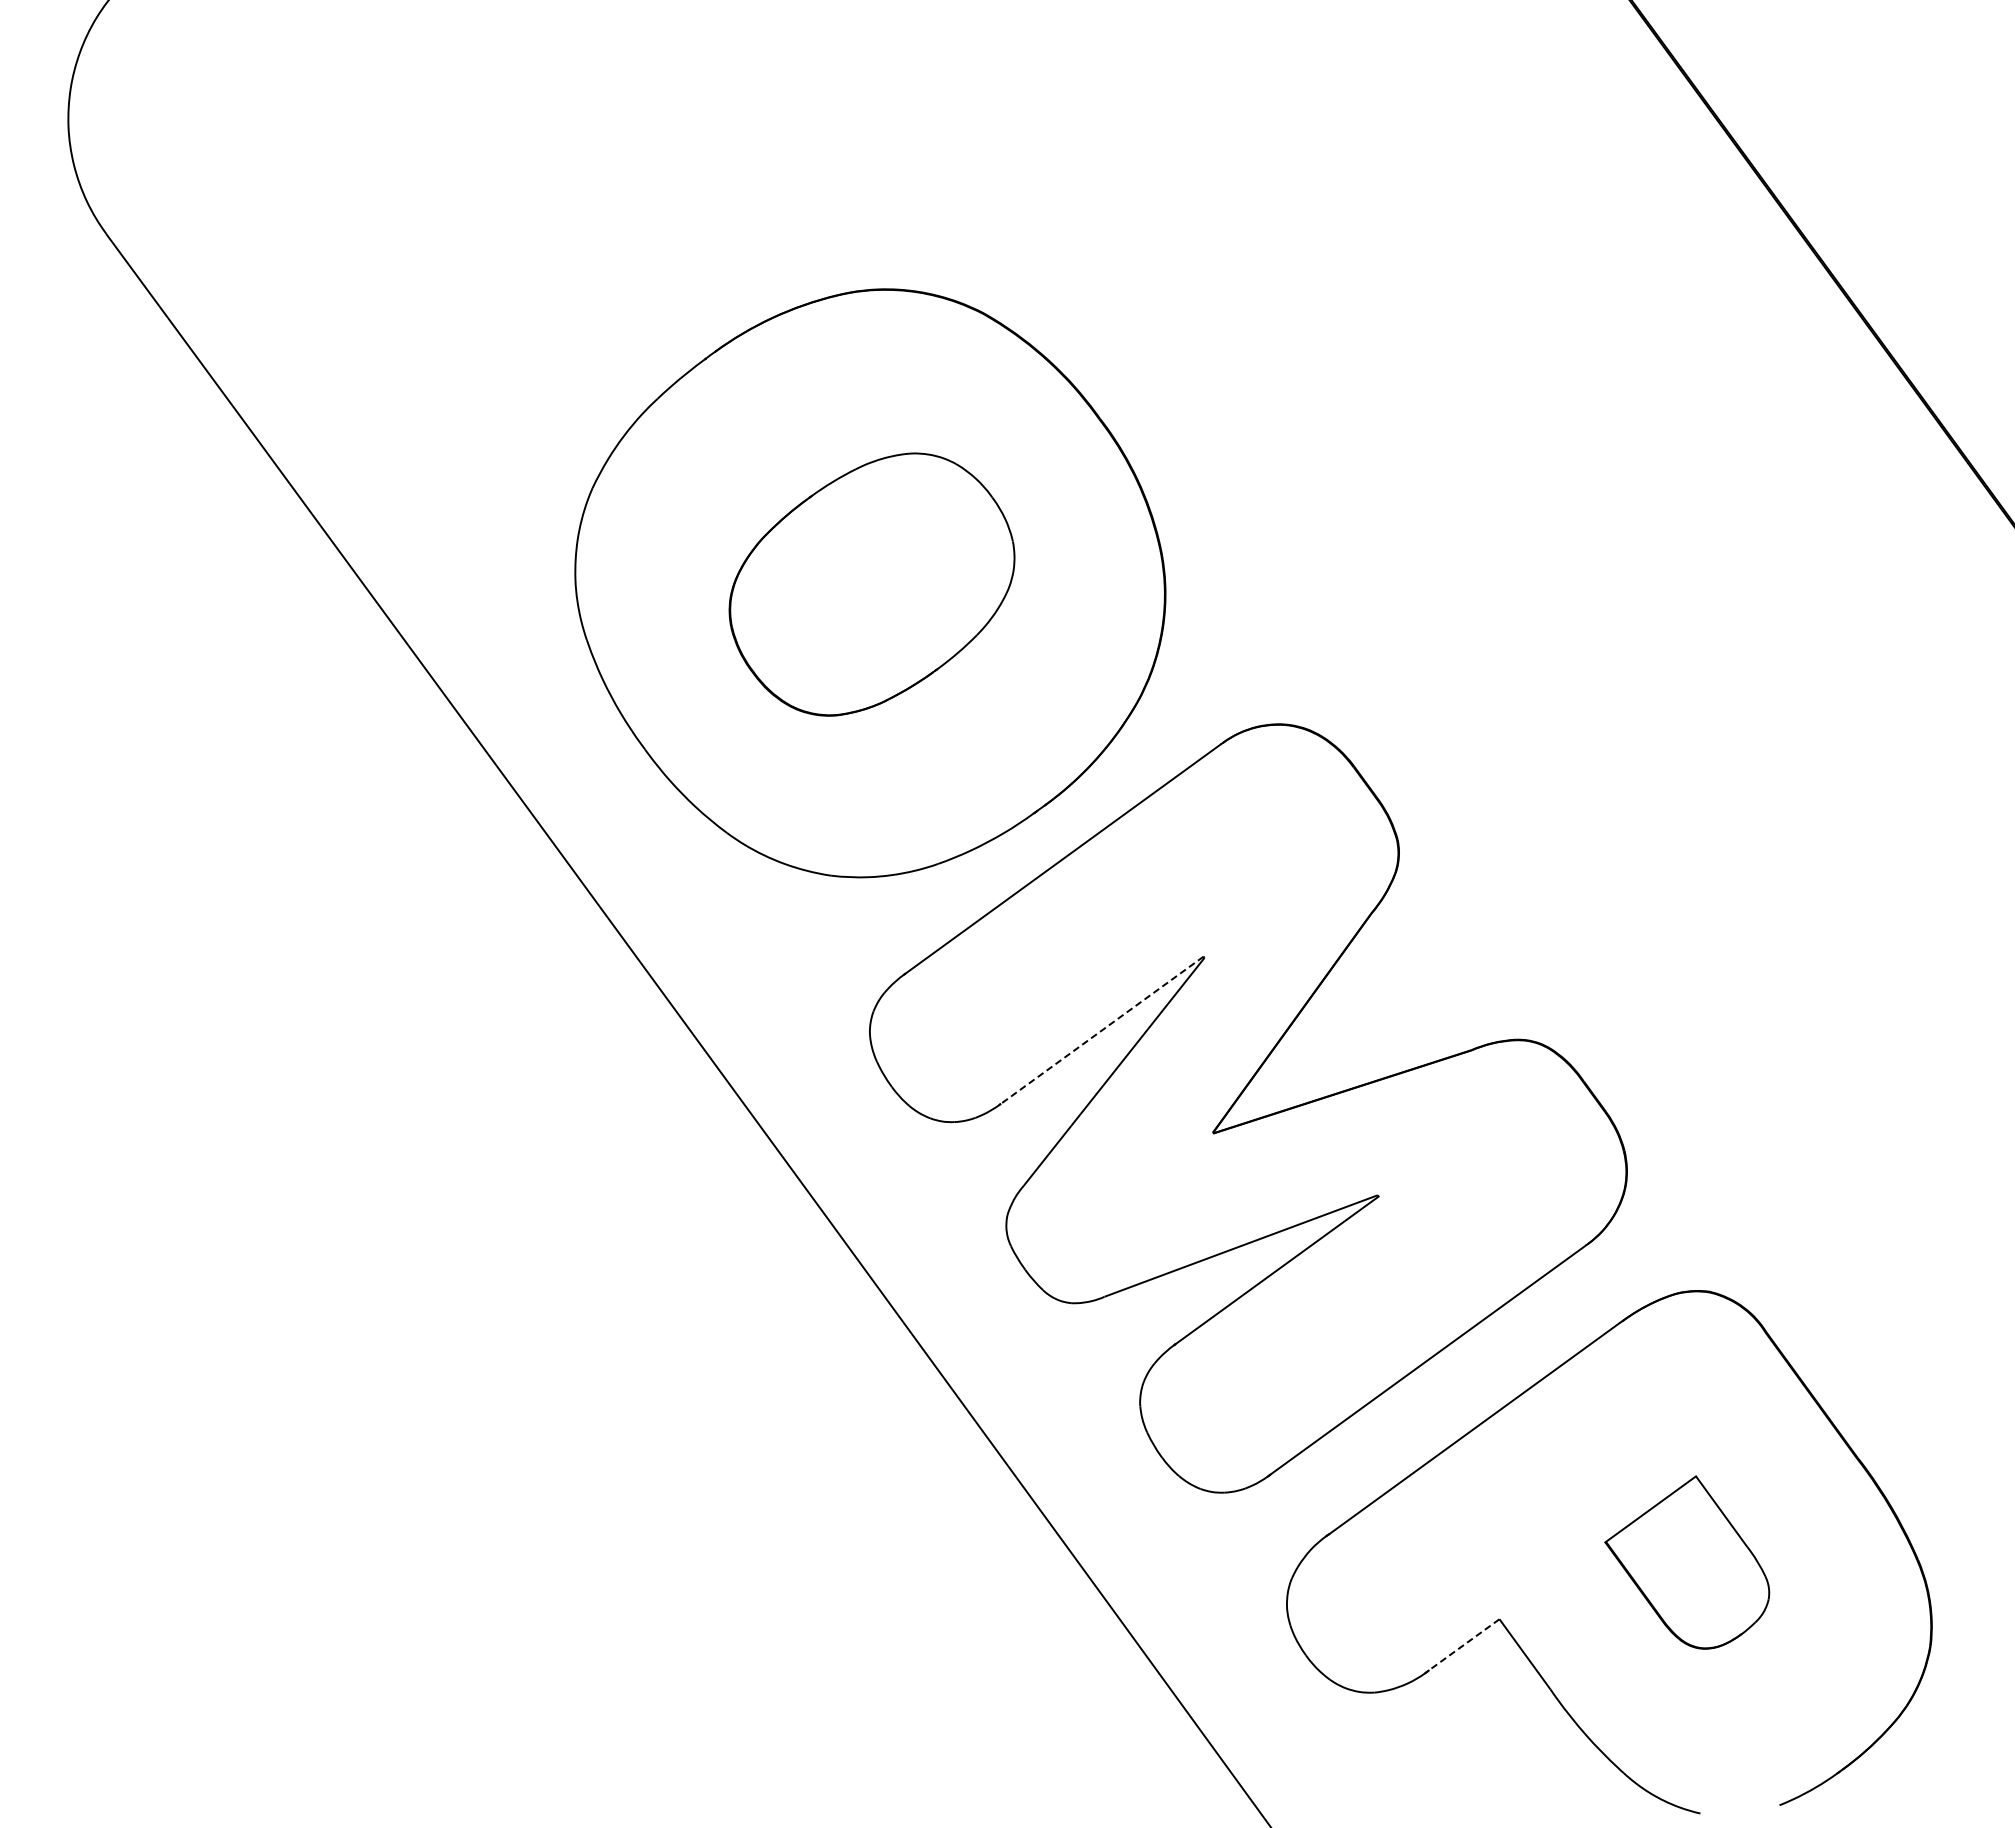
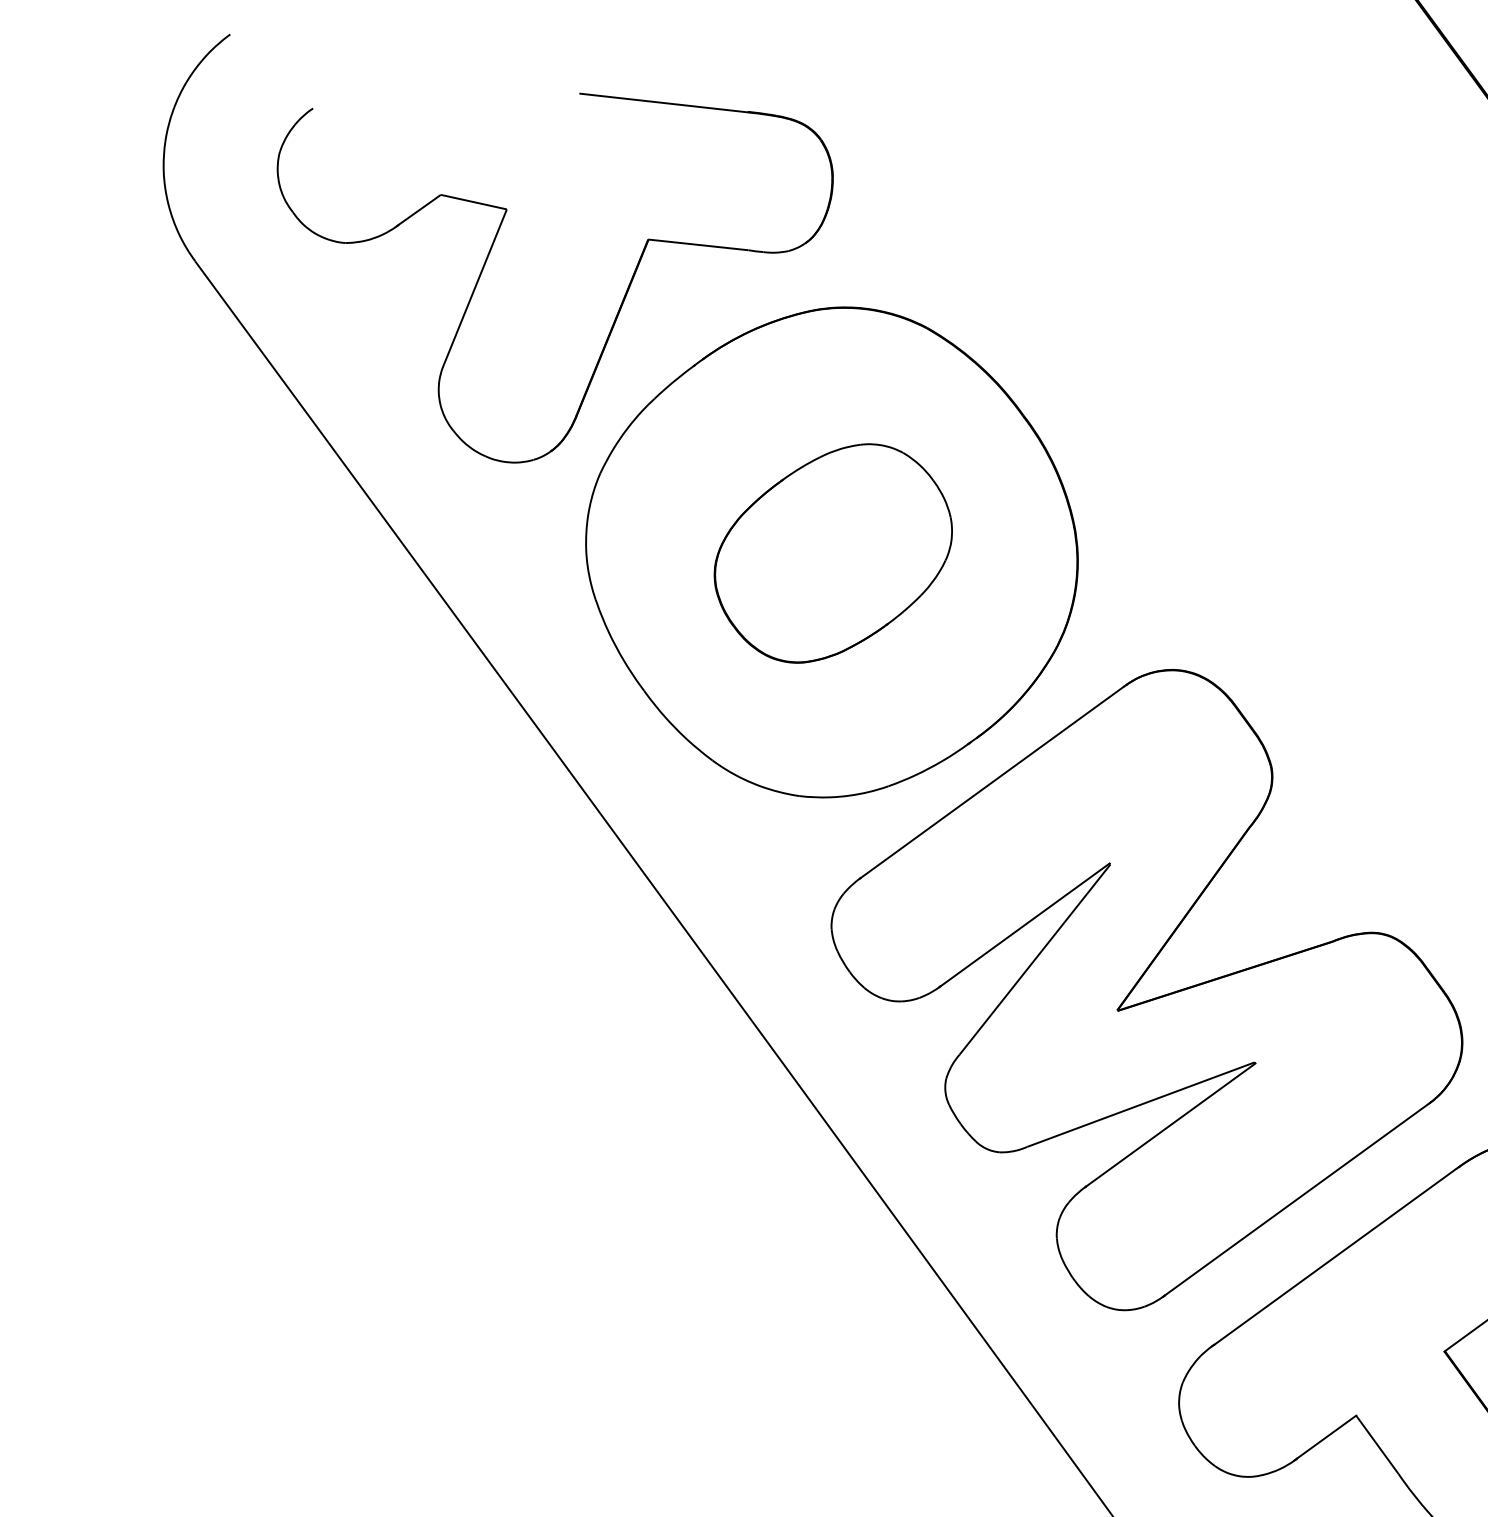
part: (461, 221) -> (491, 250), added
line: (1102, 1030) -> (1025, 925), dashed -> solid
line: (1464, 1644) -> (1327, 1436), dashed -> solid

